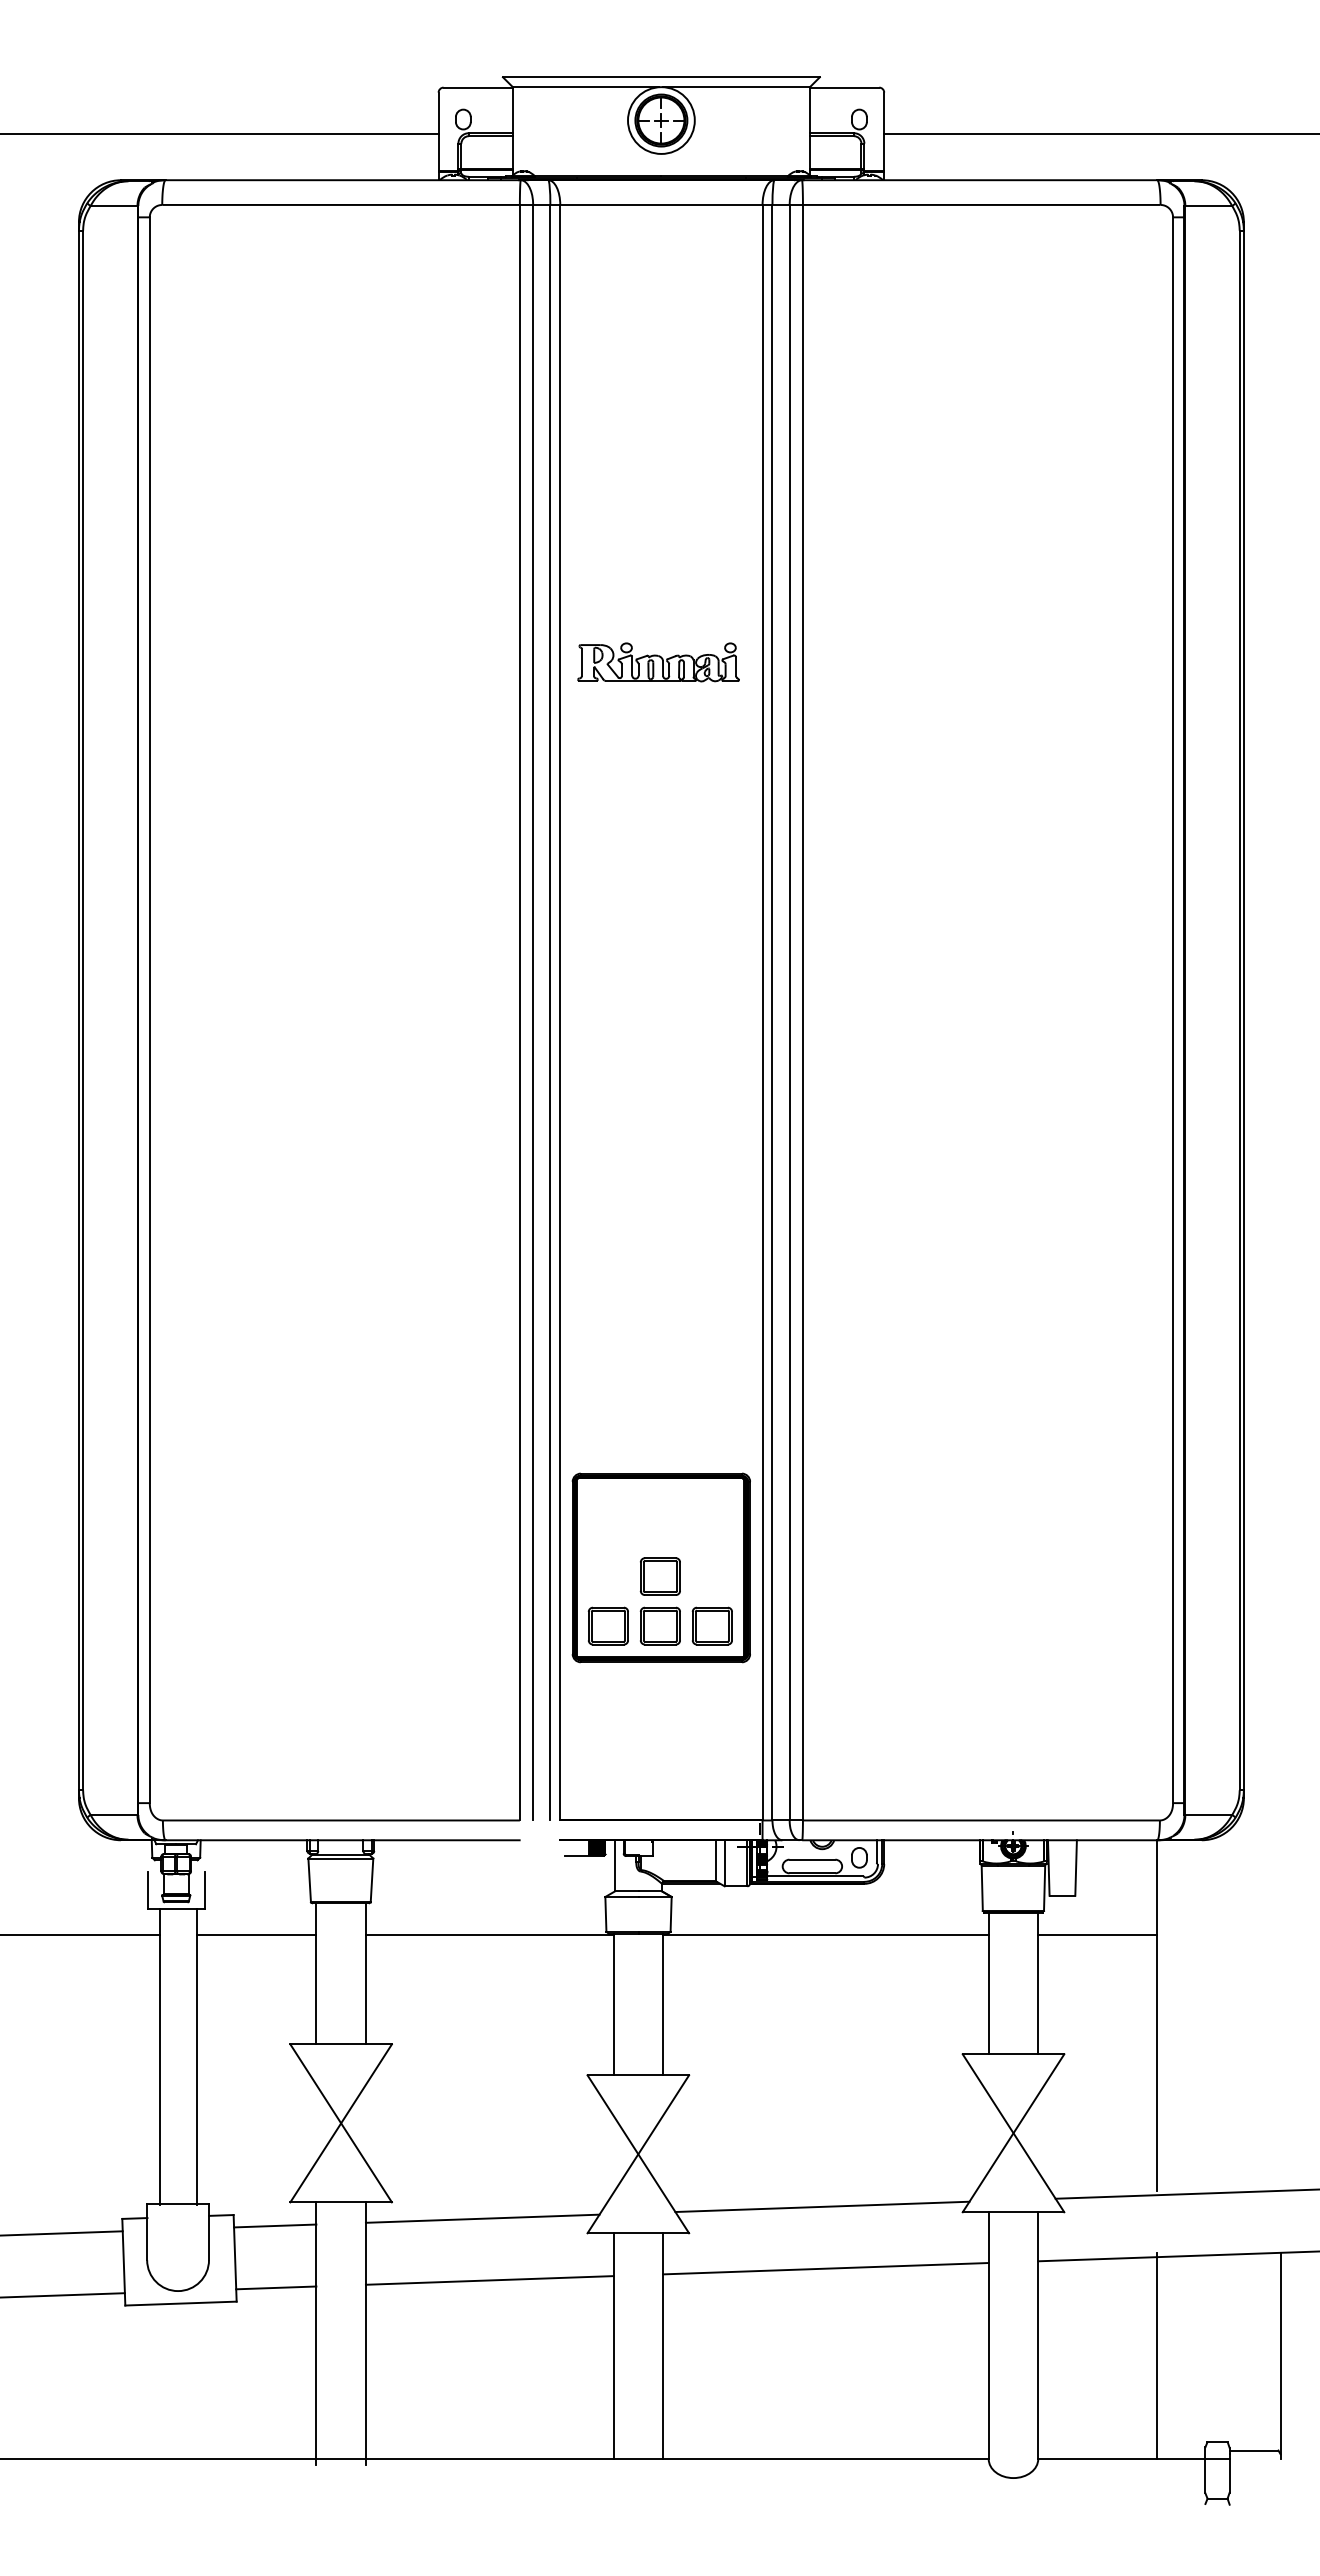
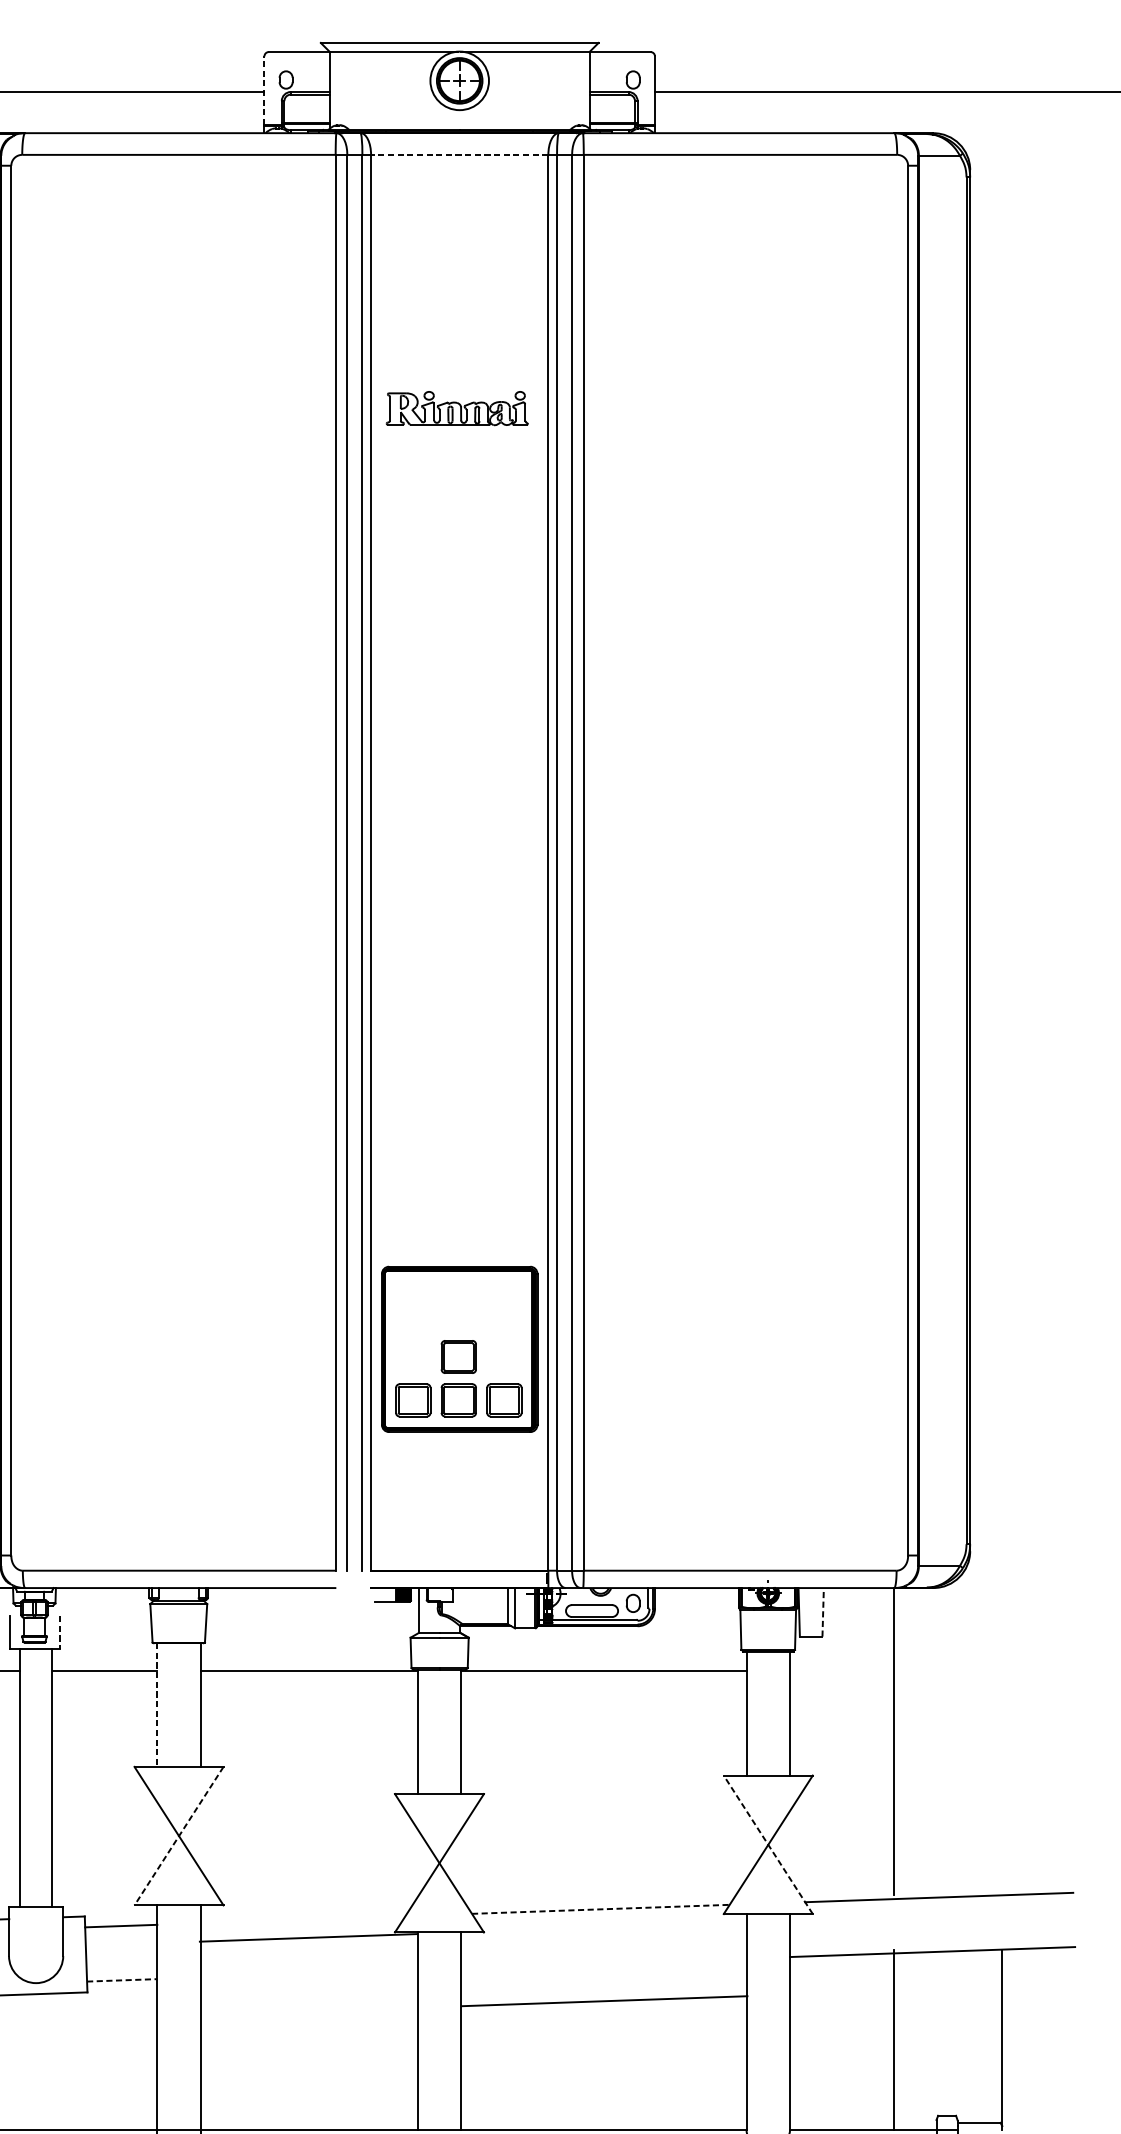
line: (438, 131) -> (264, 90), solid -> dashed
line: (660, 204) -> (458, 154), solid -> dashed
part: (658, 662) -> (457, 408), moved
line: (1076, 1868) -> (823, 1612), solid -> dashed
line: (204, 1890) -> (59, 1632), solid -> dashed
line: (1097, 1935) -> (841, 1671), removed
line: (316, 1973) -> (157, 1704), solid -> dashed
line: (341, 2123) -> (179, 1836), solid -> dashed
line: (1013, 2133) -> (768, 1845), solid -> dashed
line: (822, 2206) -> (600, 1909), solid -> dashed
line: (482, 2218) -> (302, 1919), removed
line: (825, 2268) -> (604, 2001), moved
line: (489, 2280) -> (308, 1937), moved
line: (276, 2287) -> (122, 1980), solid -> dashed

